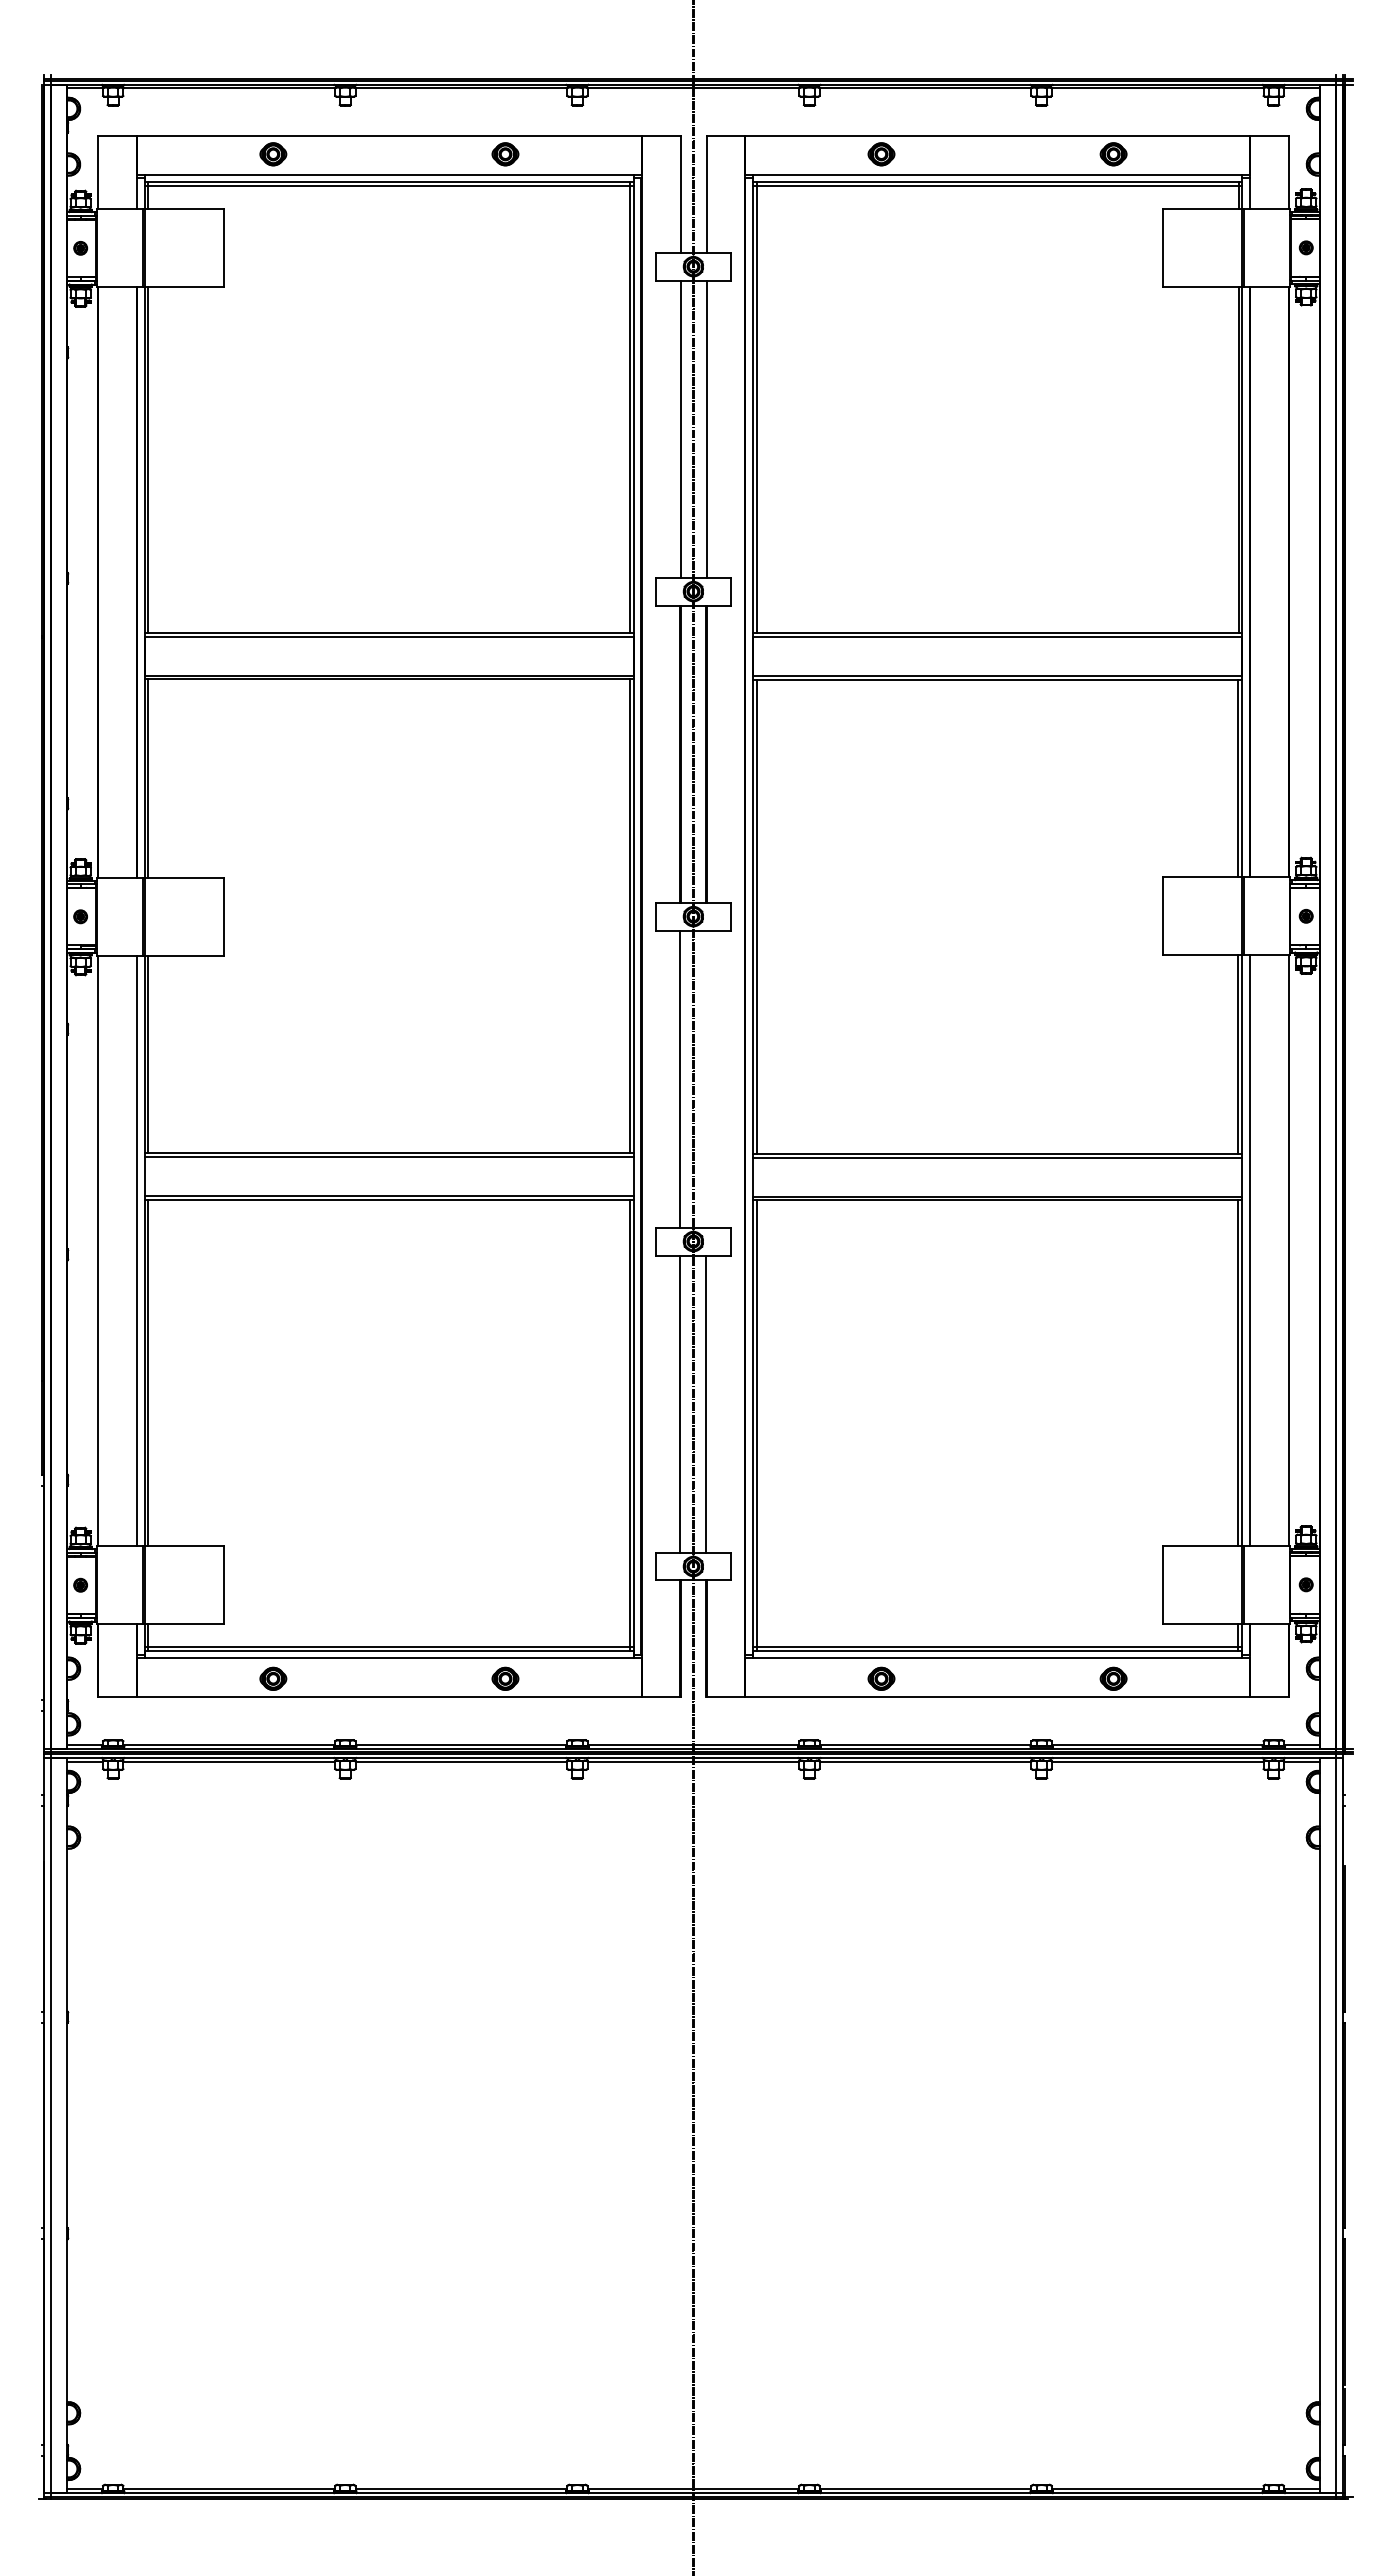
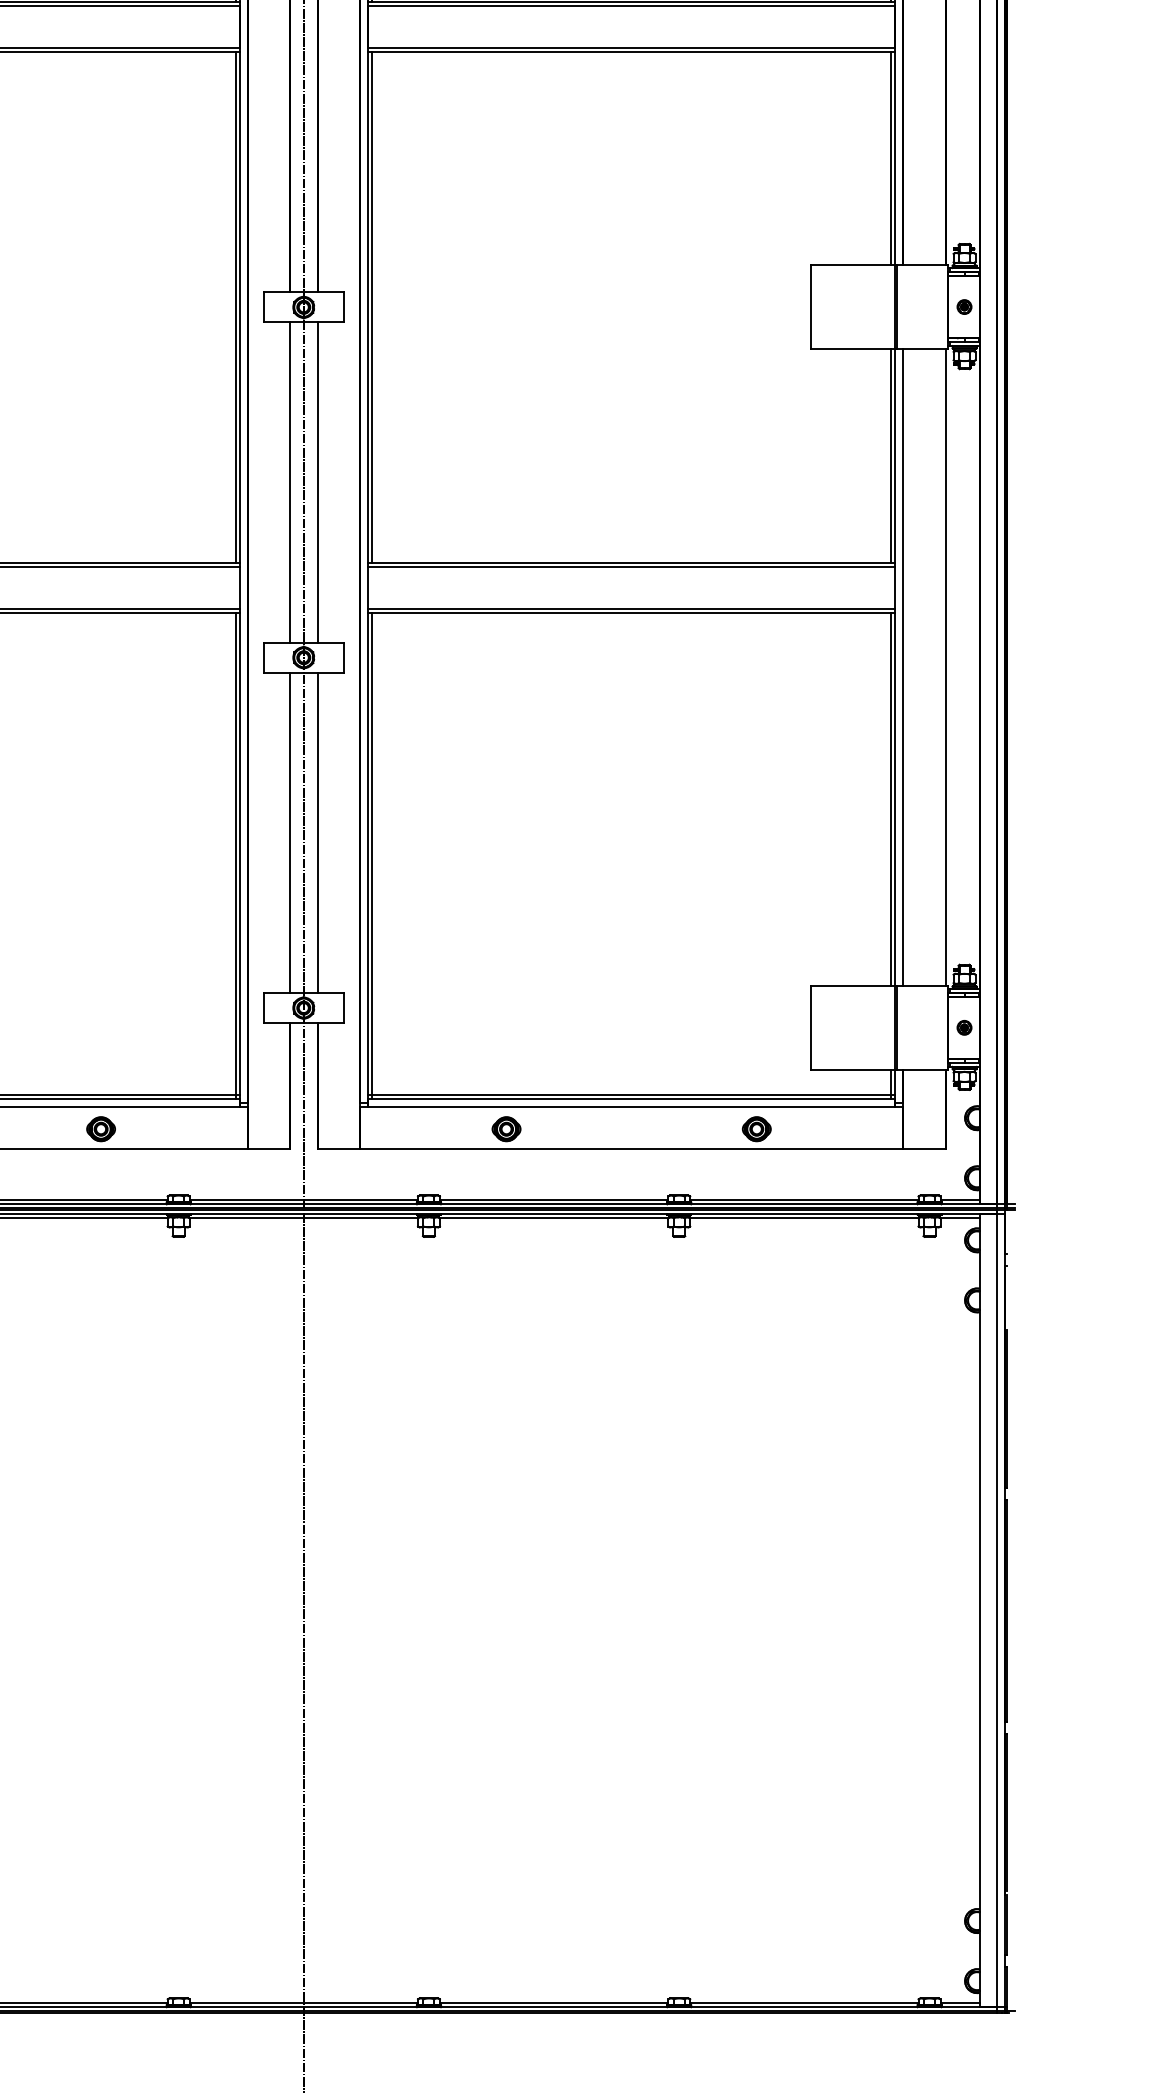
line: (706, 1078) -> (317, 481), added

